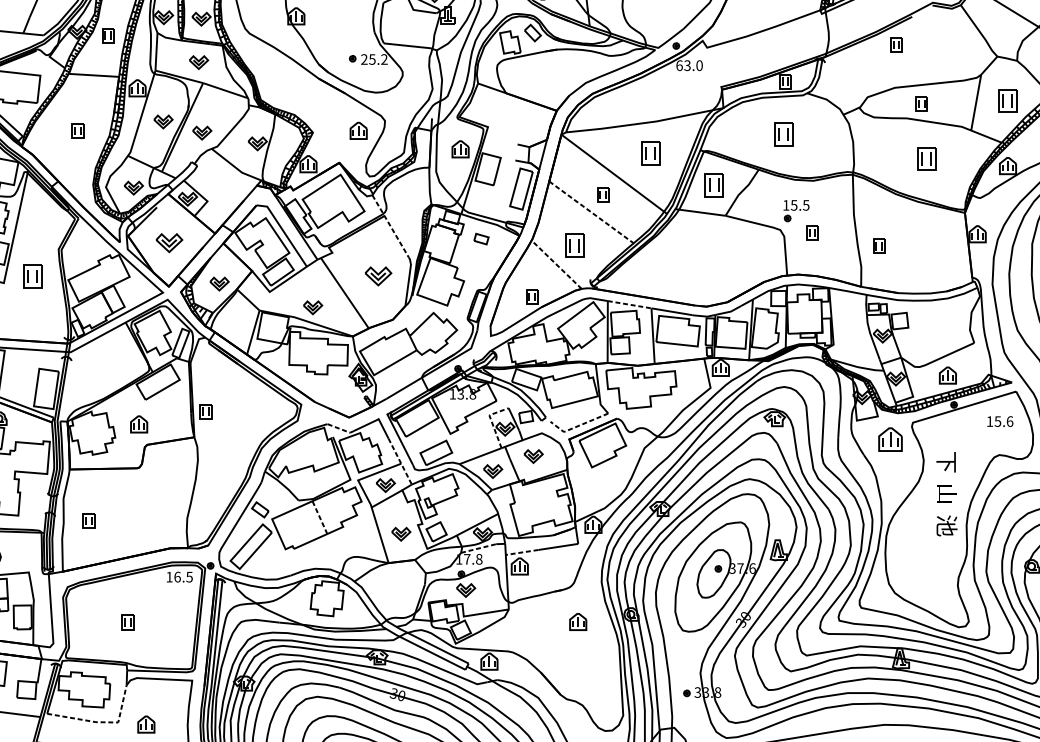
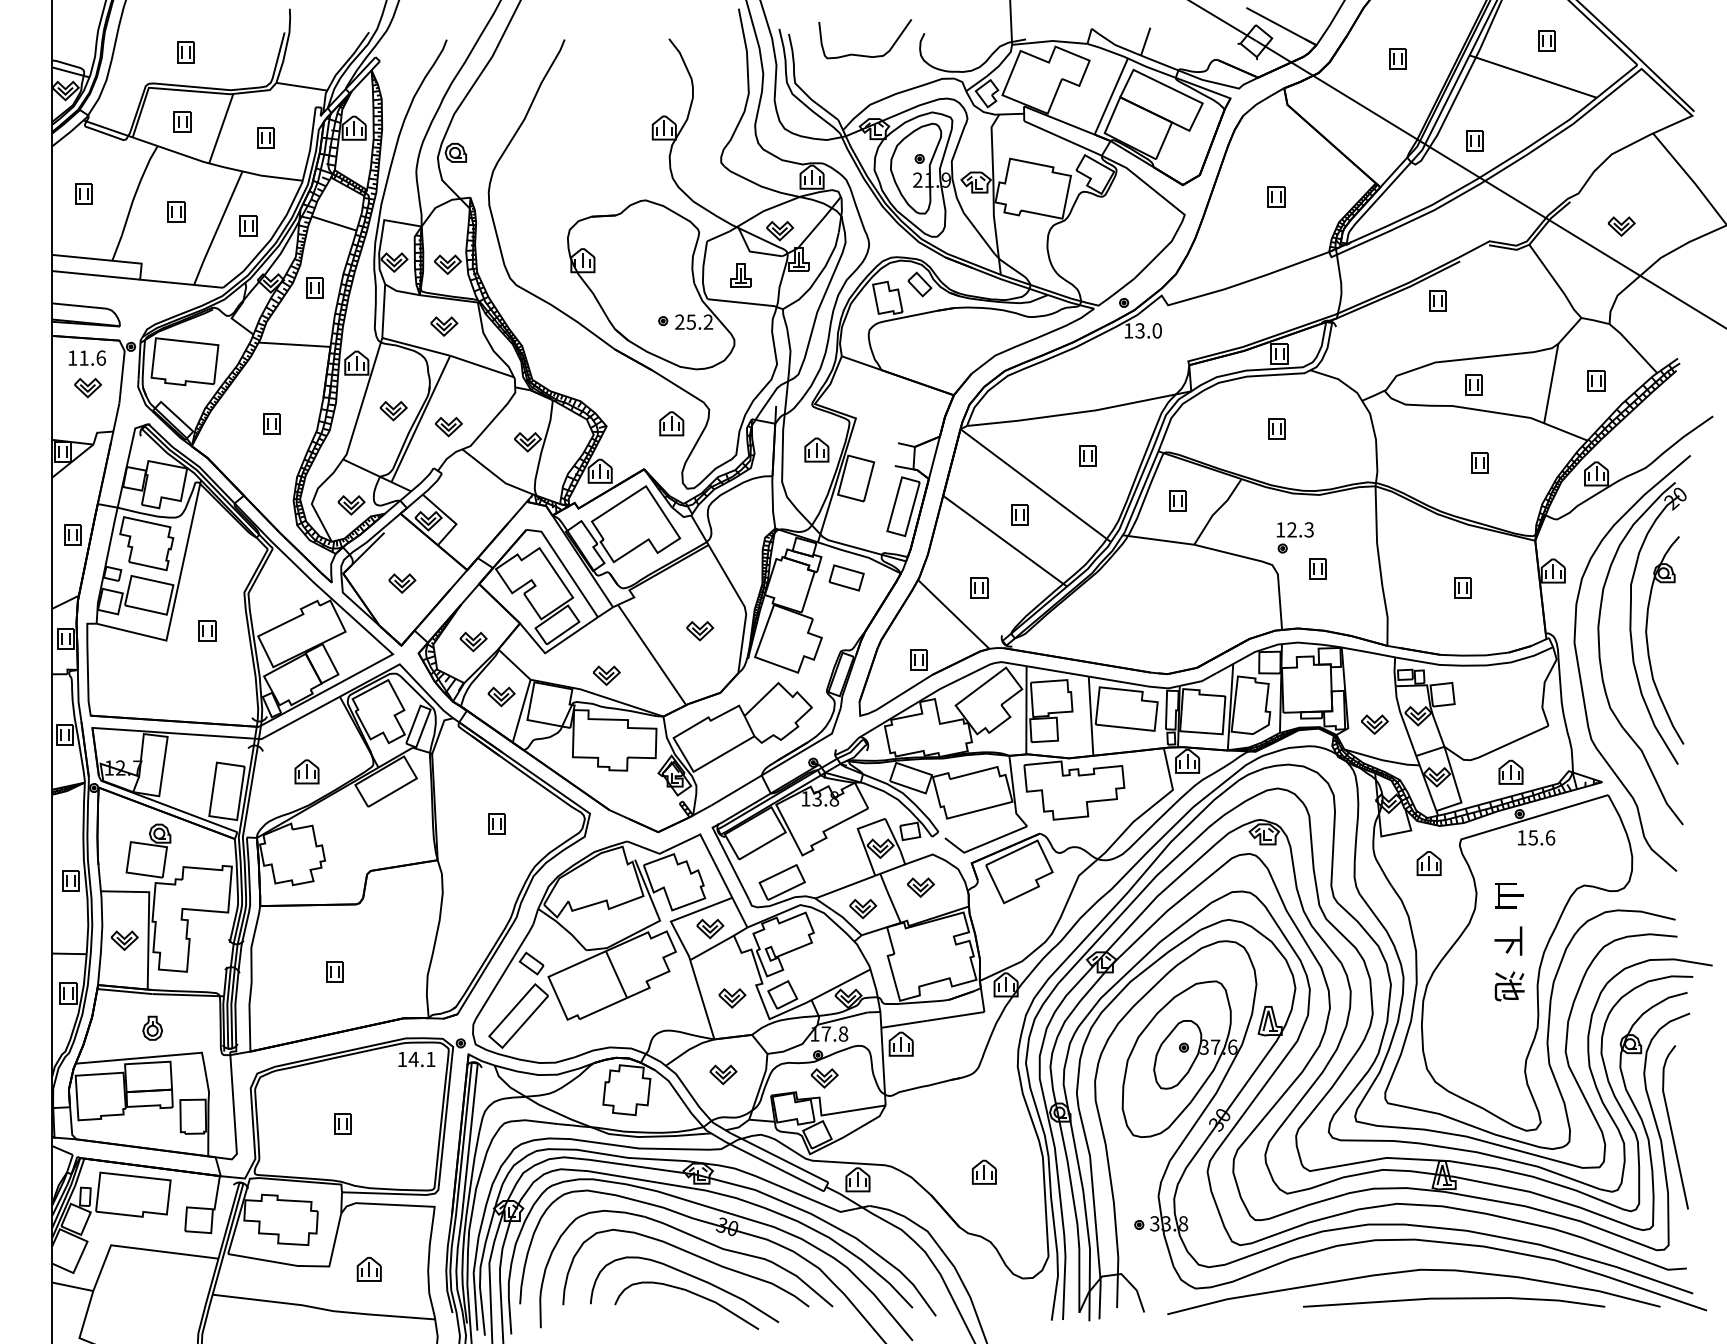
part: (406, 26) -> (740, 275), added
text: (679, 65) -> (1128, 330), 63.0 -> 13.0
part: (1007, 100) -> (1596, 380), size x0.62
part: (783, 134) -> (1276, 428), size x0.62
part: (650, 153) -> (1087, 455), size x0.62
part: (925, 158) -> (1479, 462), size x0.62
part: (713, 184) -> (1177, 500), size x0.62
text: (800, 205) -> (1300, 529), 15.5 -> 12.3
line: (593, 213) -> (1006, 541), dashed -> solid
line: (390, 225) -> (716, 558), dashed -> solid
part: (481, 238) -> (846, 577), size x1.67
part: (169, 243) -> (402, 583), size x0.71
part: (574, 245) -> (979, 587), size x0.62
part: (878, 245) -> (1462, 587), moved
line: (556, 264) -> (953, 614), dashed -> solid
part: (32, 276) -> (207, 630), size x0.62
part: (378, 276) -> (700, 631), size x0.71
line: (629, 304) -> (1057, 671), dashed -> solid
part: (239, 322) -> (501, 696), added
part: (852, 342) -> (1374, 724), added
part: (205, 411) -> (496, 823), moved
line: (491, 421) -> (860, 837), dashed -> solid
text: (1000, 421) -> (1536, 837), moved
part: (138, 424) -> (306, 771), moved
line: (577, 426) -> (983, 844), dashed -> solid
line: (340, 429) -> (646, 848), dashed -> solid
part: (890, 439) -> (1428, 863), size x0.71
line: (400, 462) -> (731, 895), dashed -> solid
text: (946, 462) -> (1508, 895), 下 -> 山
text: (946, 493) -> (1508, 940), 山 -> 下
line: (319, 517) -> (616, 974), dashed -> solid
part: (88, 520) -> (334, 971), moved
line: (478, 548) -> (842, 1018), dashed -> solid
line: (522, 552) -> (904, 1024), dashed -> solid
text: (183, 577) -> (421, 1059), 16.5 -> 14.1
part: (395, 587) -> (723, 1074), added
part: (578, 621) -> (984, 1171), moved
line: (101, 722) -> (305, 1266), dashed -> solid

